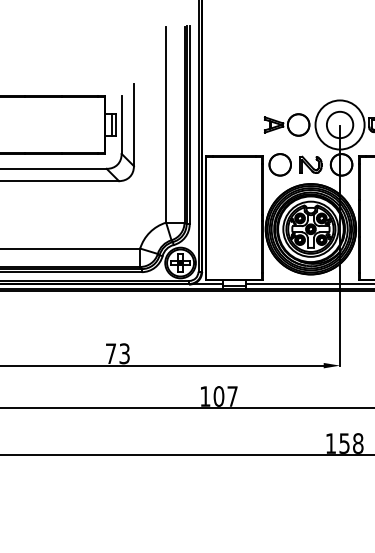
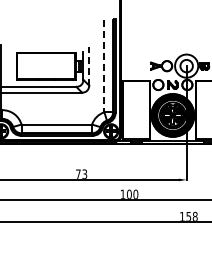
line: (134, 123) -> (89, 65), solid -> dashed
line: (166, 125) -> (104, 66), solid -> dashed
text: (231, 394) -> (135, 193), 107 -> 100

